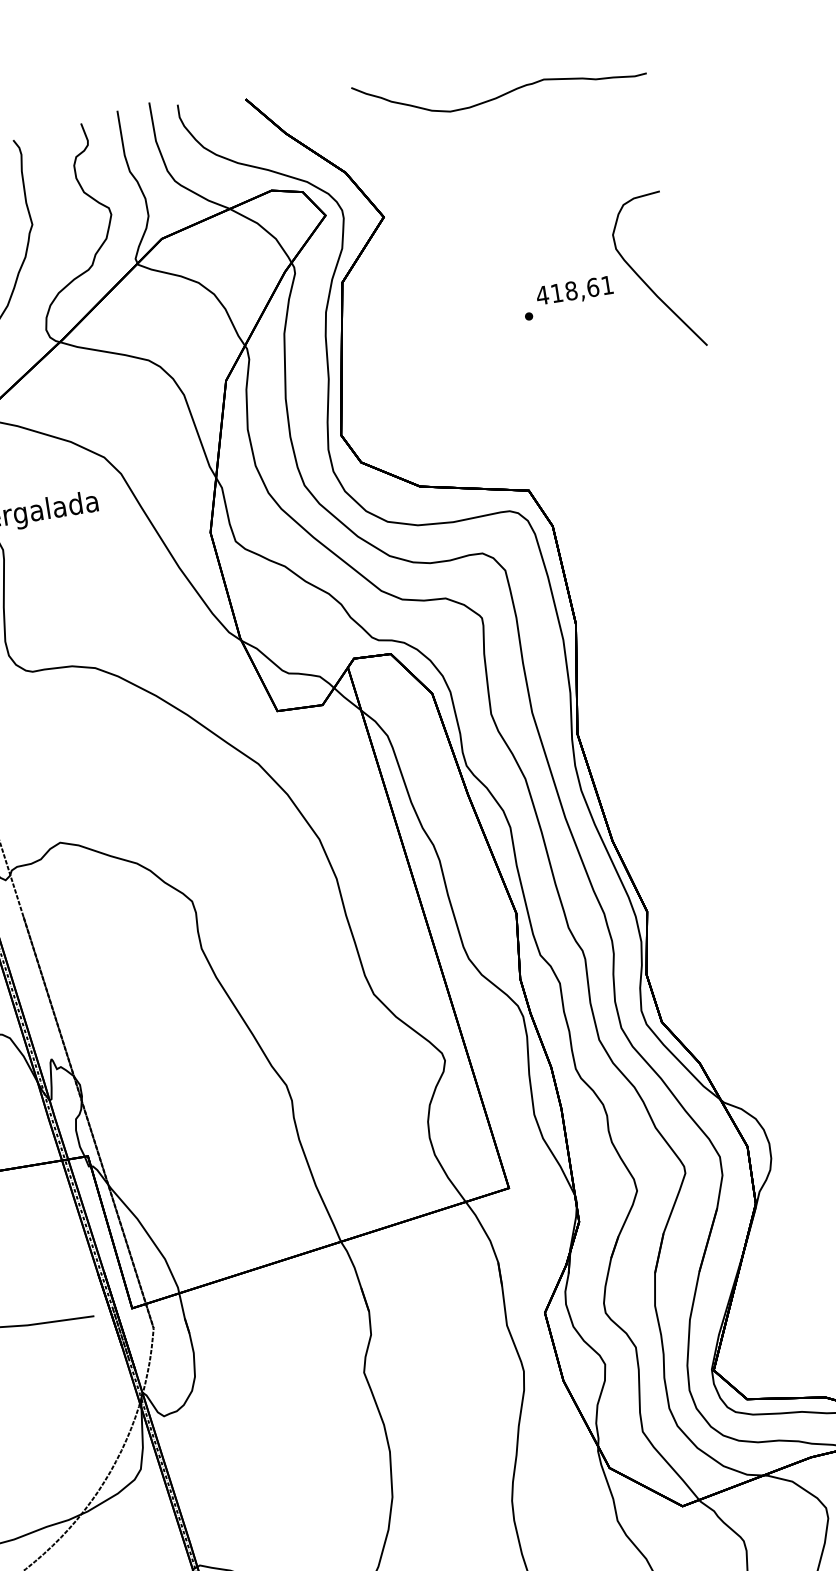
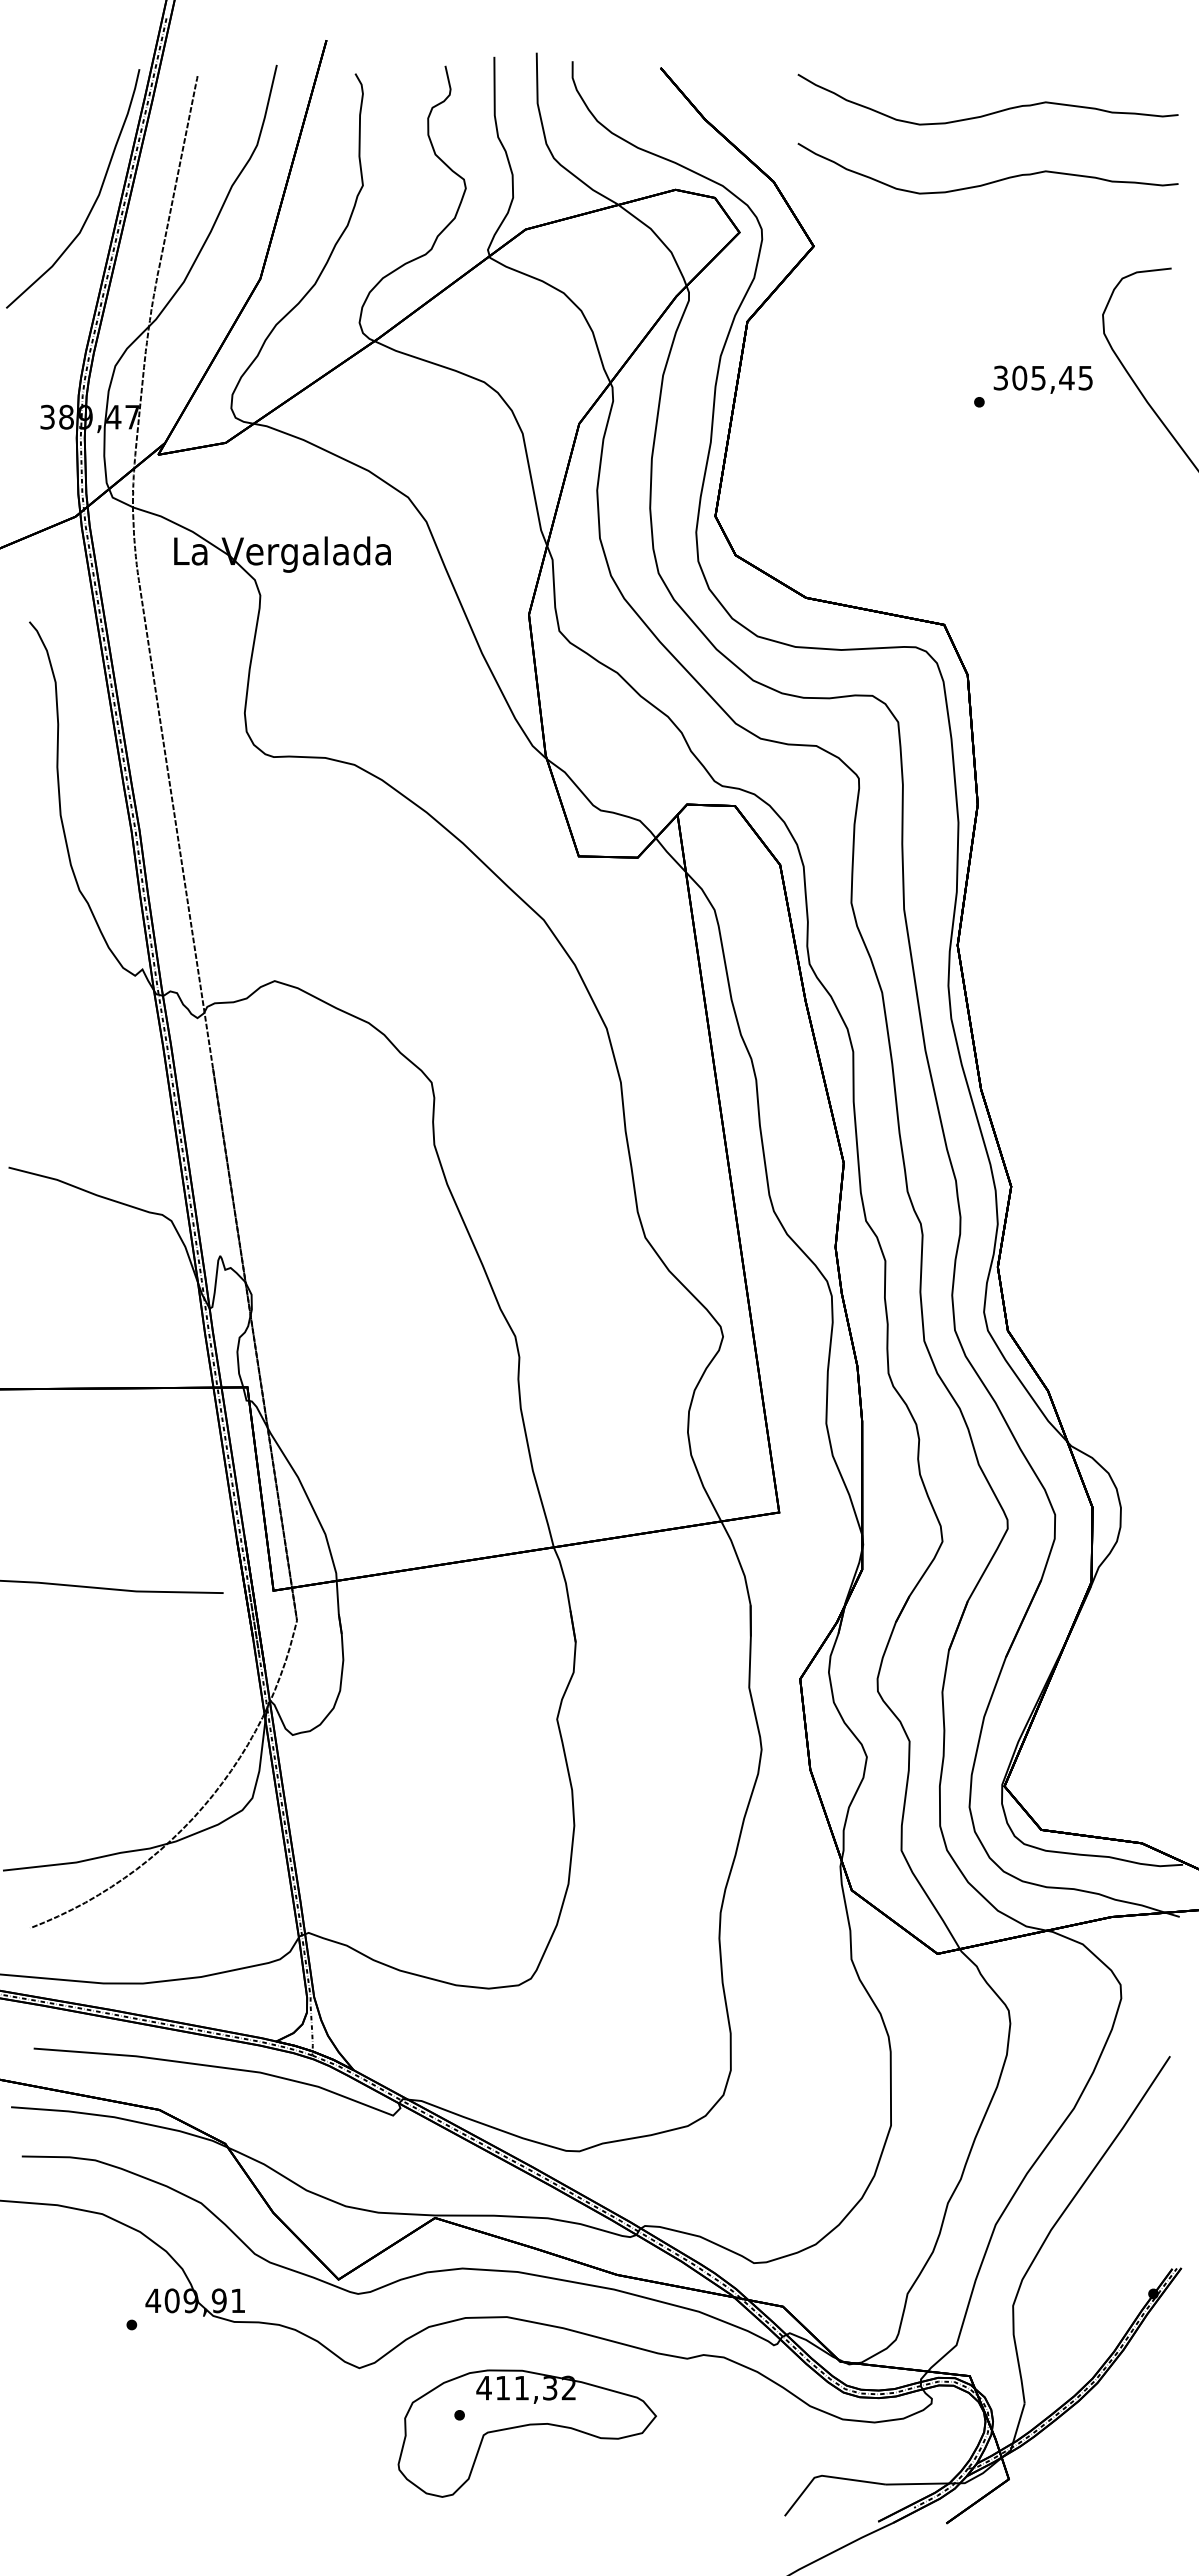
curve: (511, 146) -> (991, 181), added
text: (574, 290) -> (1042, 377), 418,61 -> 305,45

